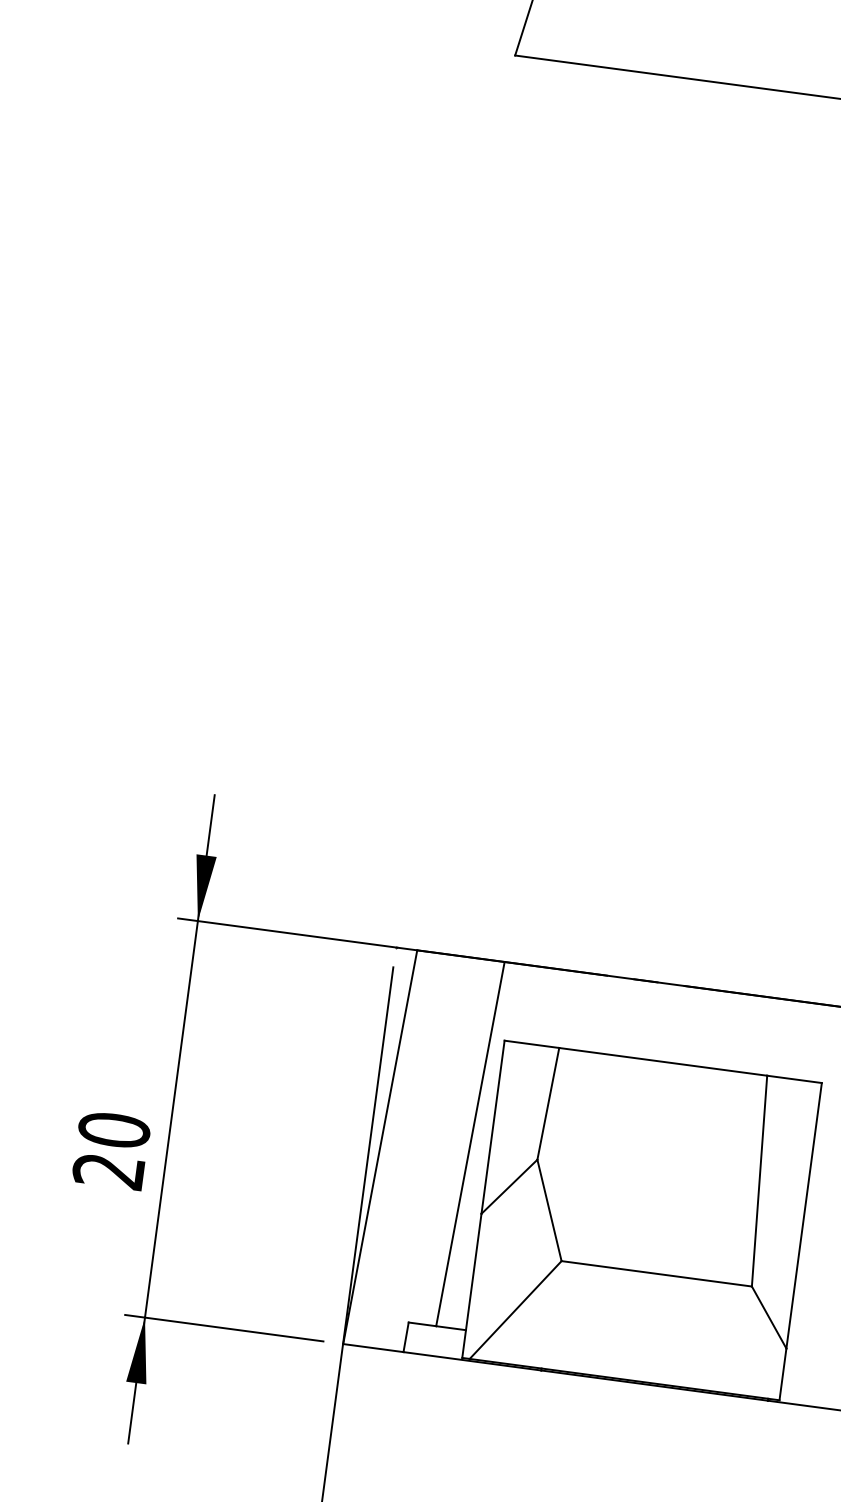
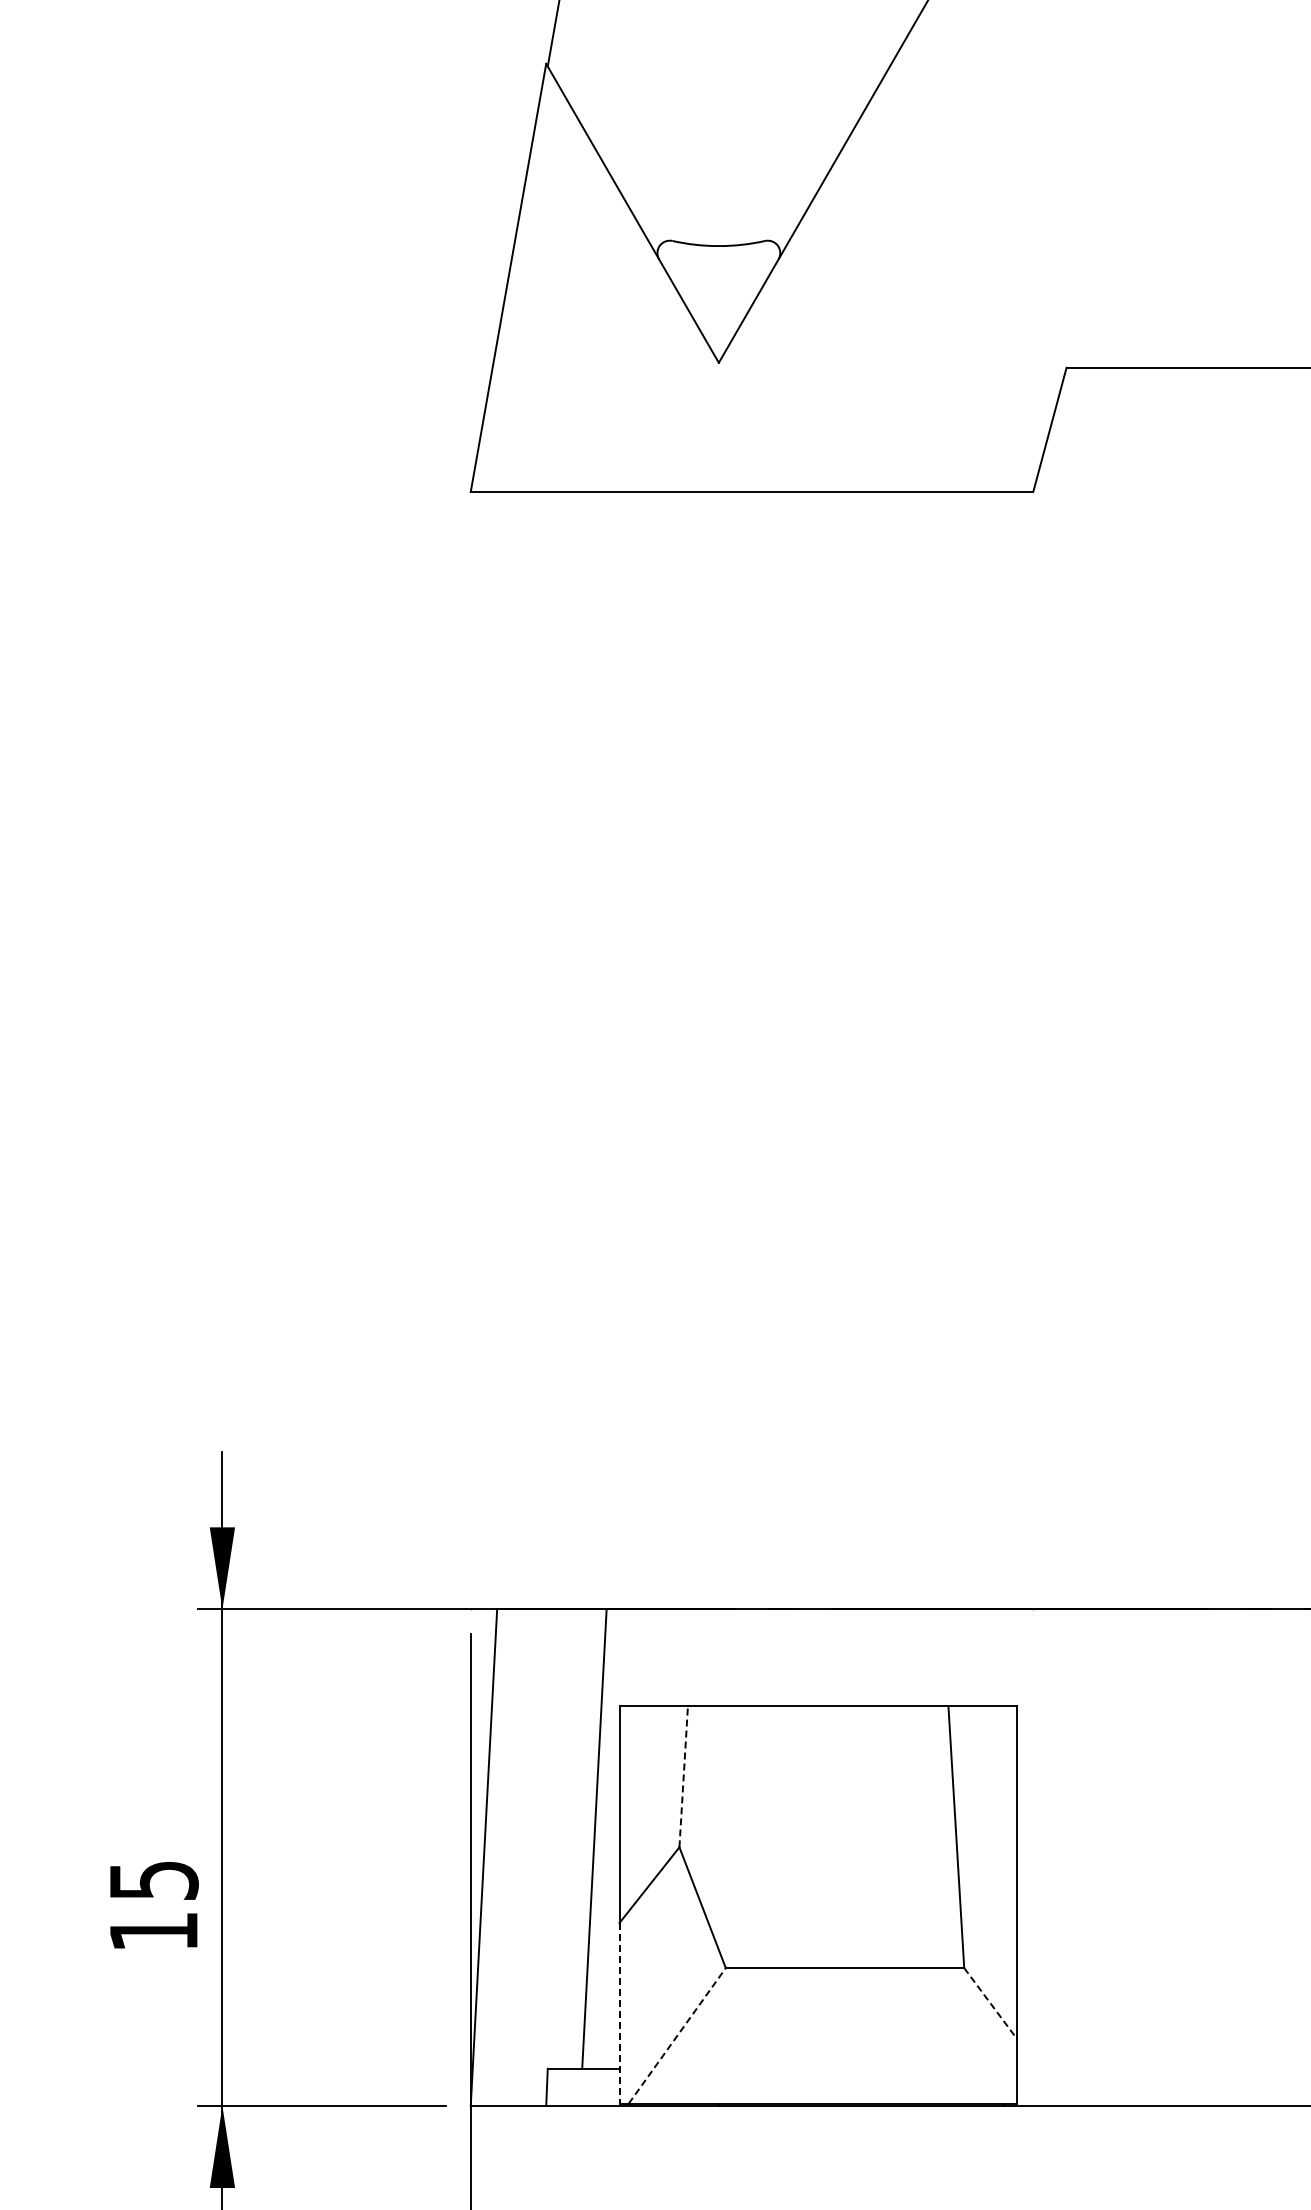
line: (548, 1103) -> (683, 1776), solid -> dashed
text: (111, 1150) -> (153, 1905), 20 -> 15
line: (471, 1286) -> (619, 2013), solid -> dashed
line: (515, 1309) -> (677, 2035), solid -> dashed
line: (769, 1317) -> (990, 2003), solid -> dashed

